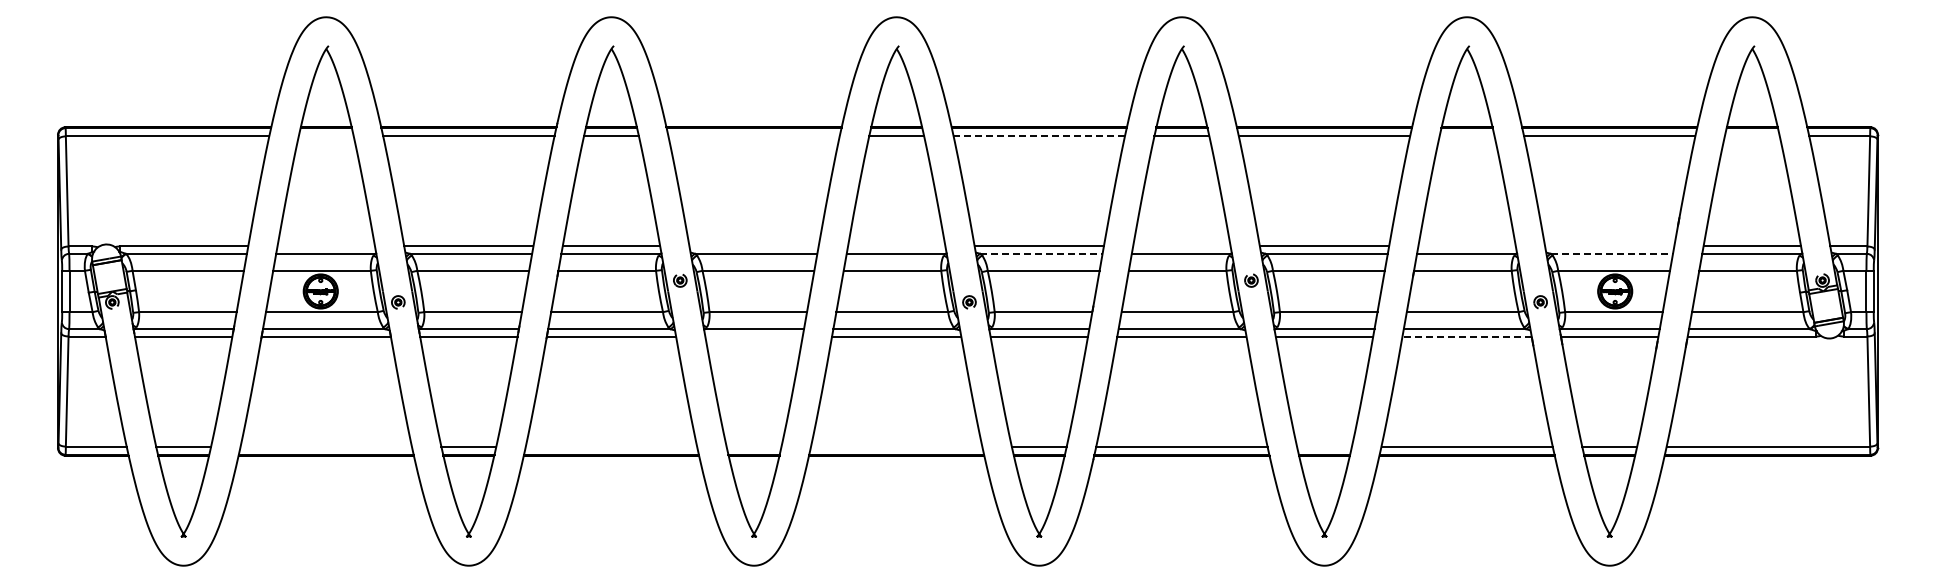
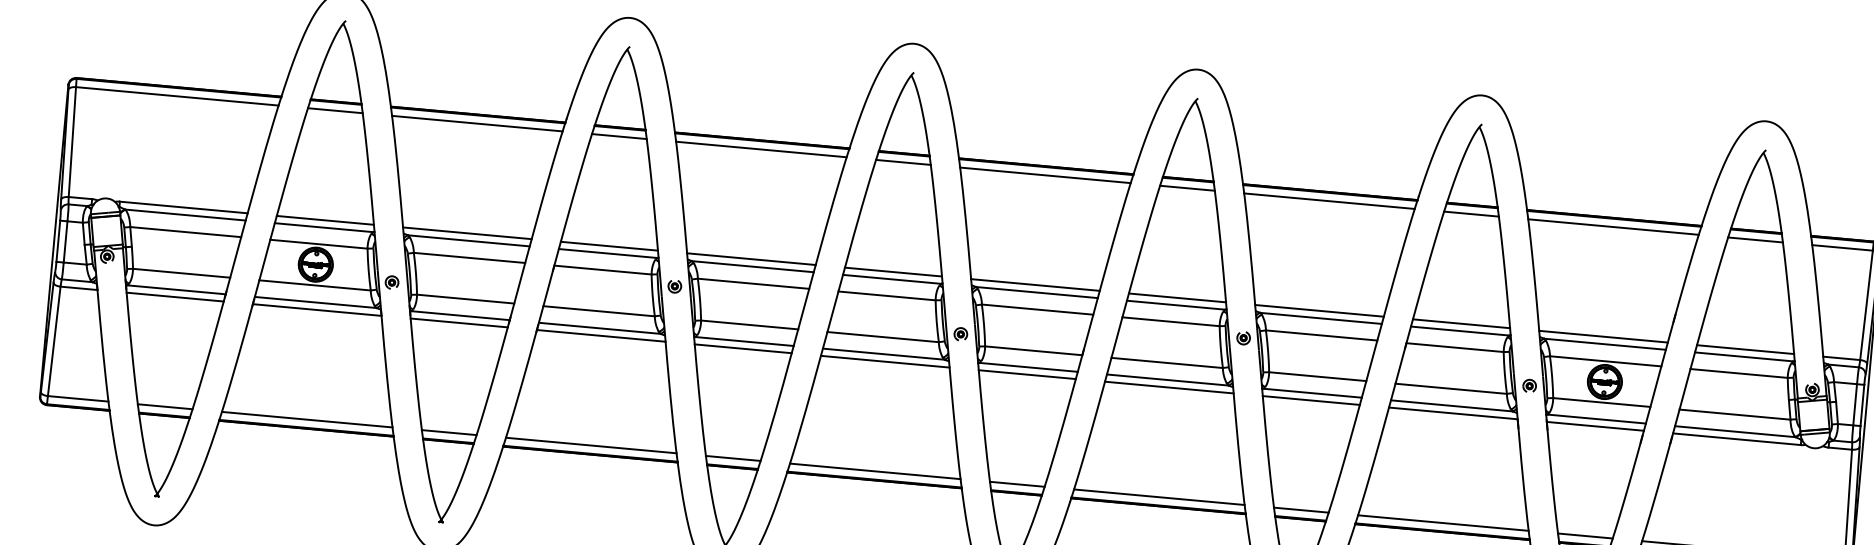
line: (325, 136) -> (334, 110), added
line: (753, 136) -> (760, 149), added
line: (1039, 136) -> (1045, 175), dashed -> solid
line: (1466, 136) -> (1470, 214), added
line: (1751, 136) -> (1754, 240), added
line: (326, 246) -> (325, 220), added
line: (753, 246) -> (750, 259), added
line: (896, 246) -> (893, 272), added
line: (1181, 246) -> (1177, 297), added
line: (1466, 246) -> (1460, 323), added
line: (1609, 246) -> (1603, 336), added
line: (1042, 253) -> (1038, 292), dashed -> solid
line: (1612, 253) -> (1605, 343), dashed -> solid
line: (753, 336) -> (742, 348), added
line: (1467, 336) -> (1453, 413), dashed -> solid
line: (325, 446) -> (306, 419), added
line: (611, 446) -> (591, 445), added
line: (753, 446) -> (732, 458), added
line: (896, 446) -> (875, 471), added
line: (1324, 446) -> (1301, 510), added

